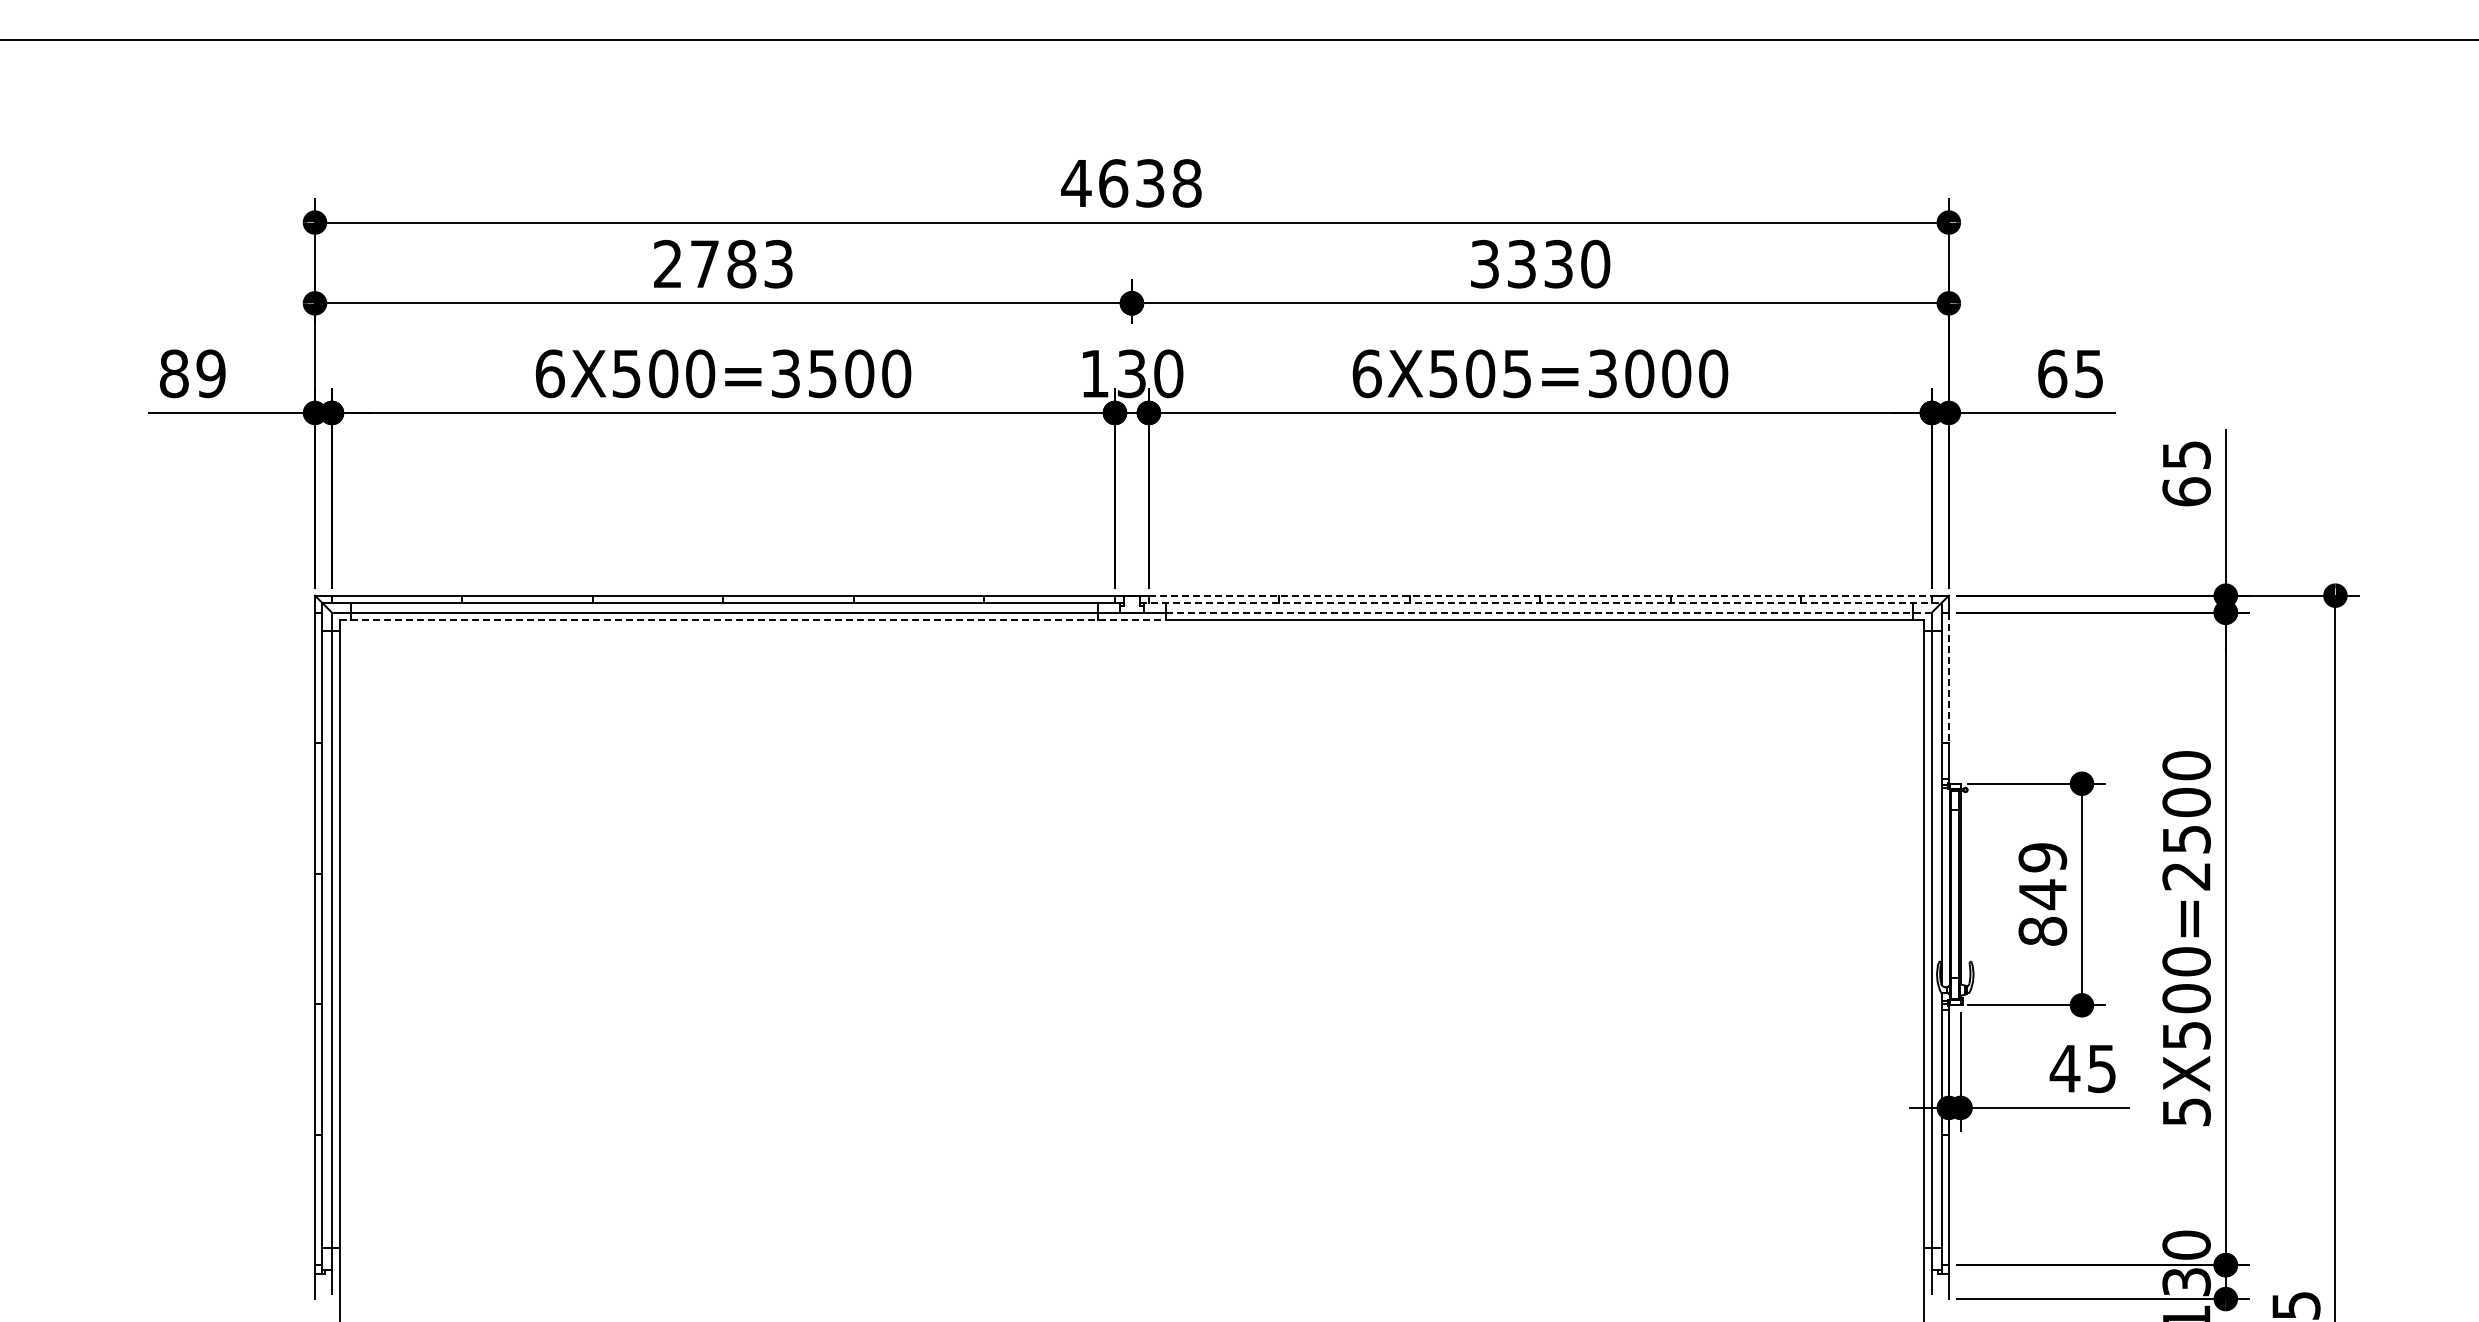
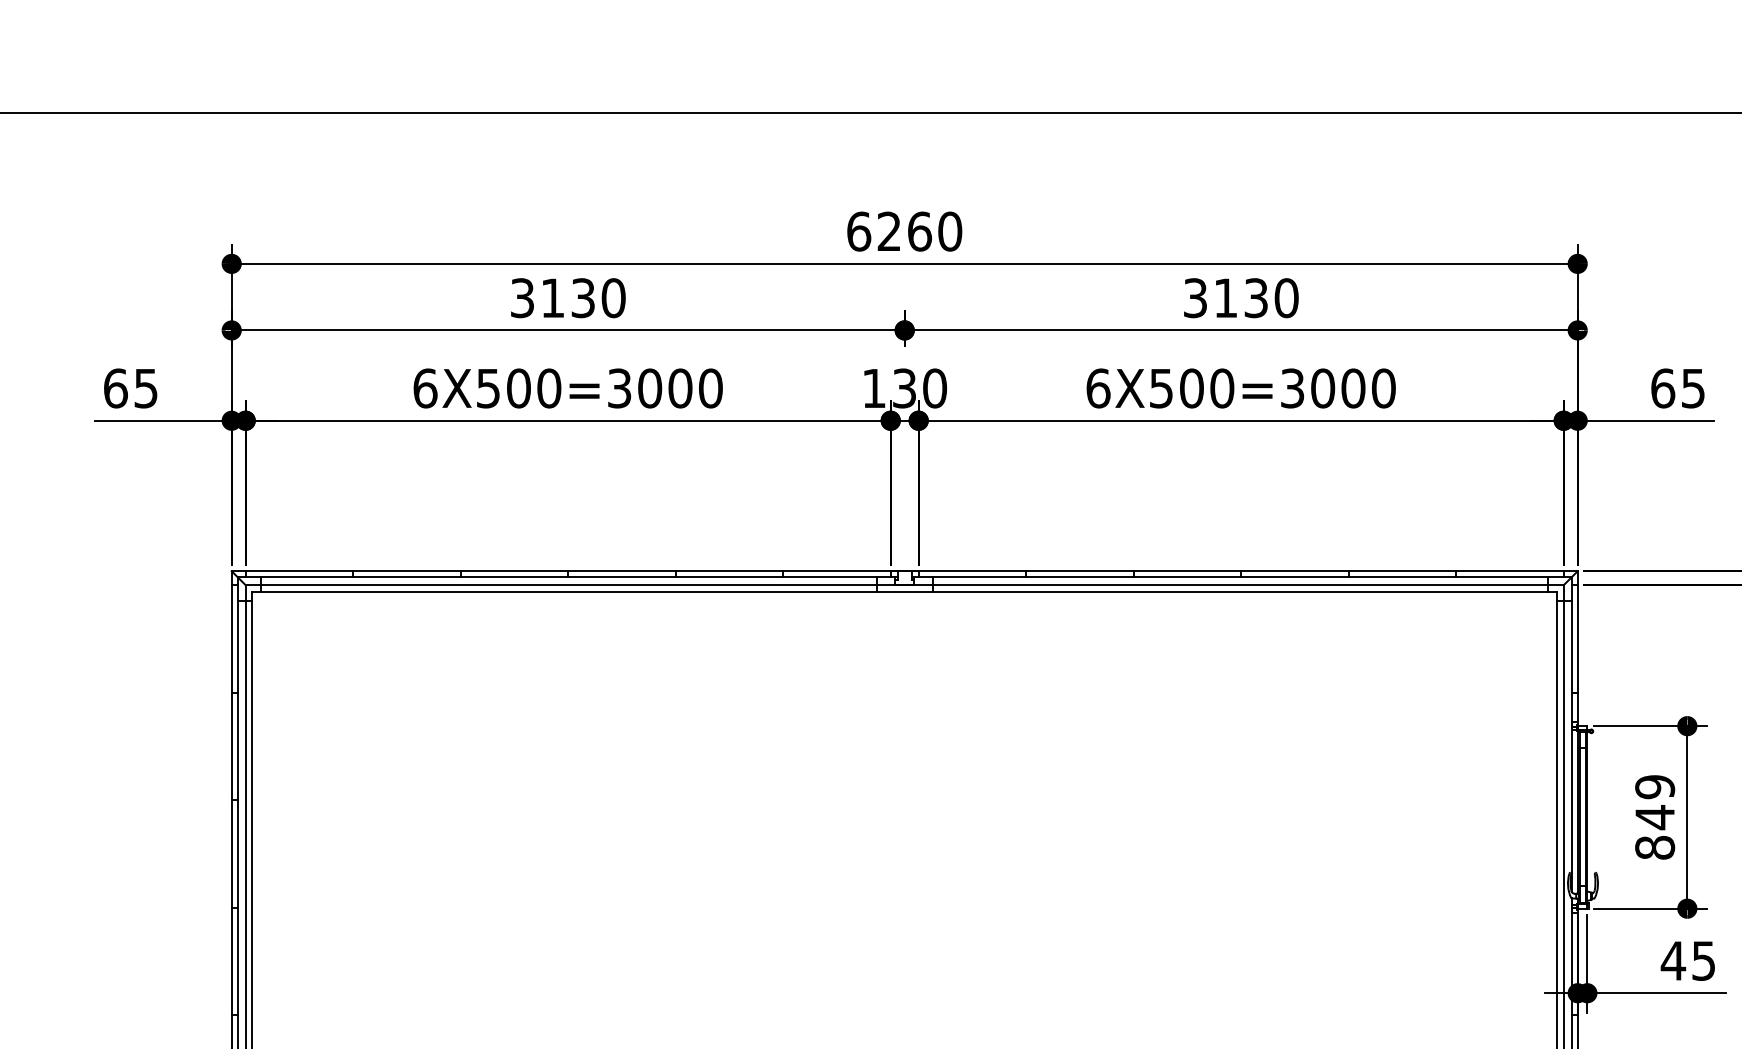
text: (1131, 183) -> (904, 231), 4638 -> 6260
text: (1521, 263) -> (1225, 297), 3330 -> 3130
text: (723, 264) -> (568, 298), 2783 -> 3130
text: (192, 373) -> (130, 388), 89 -> 65
text: (822, 373) -> (649, 388), 6X500=3500 -> 6X500=3000
text: (1517, 373) -> (1222, 388), 6X505=3000 -> 6X500=3000
line: (1540, 595) -> (1241, 571), dashed -> solid
line: (1540, 602) -> (1241, 576), dashed -> solid
line: (1549, 612) -> (1248, 585), dashed -> solid
line: (753, 620) -> (592, 591), dashed -> solid
line: (1948, 678) -> (1577, 639), dashed -> solid

